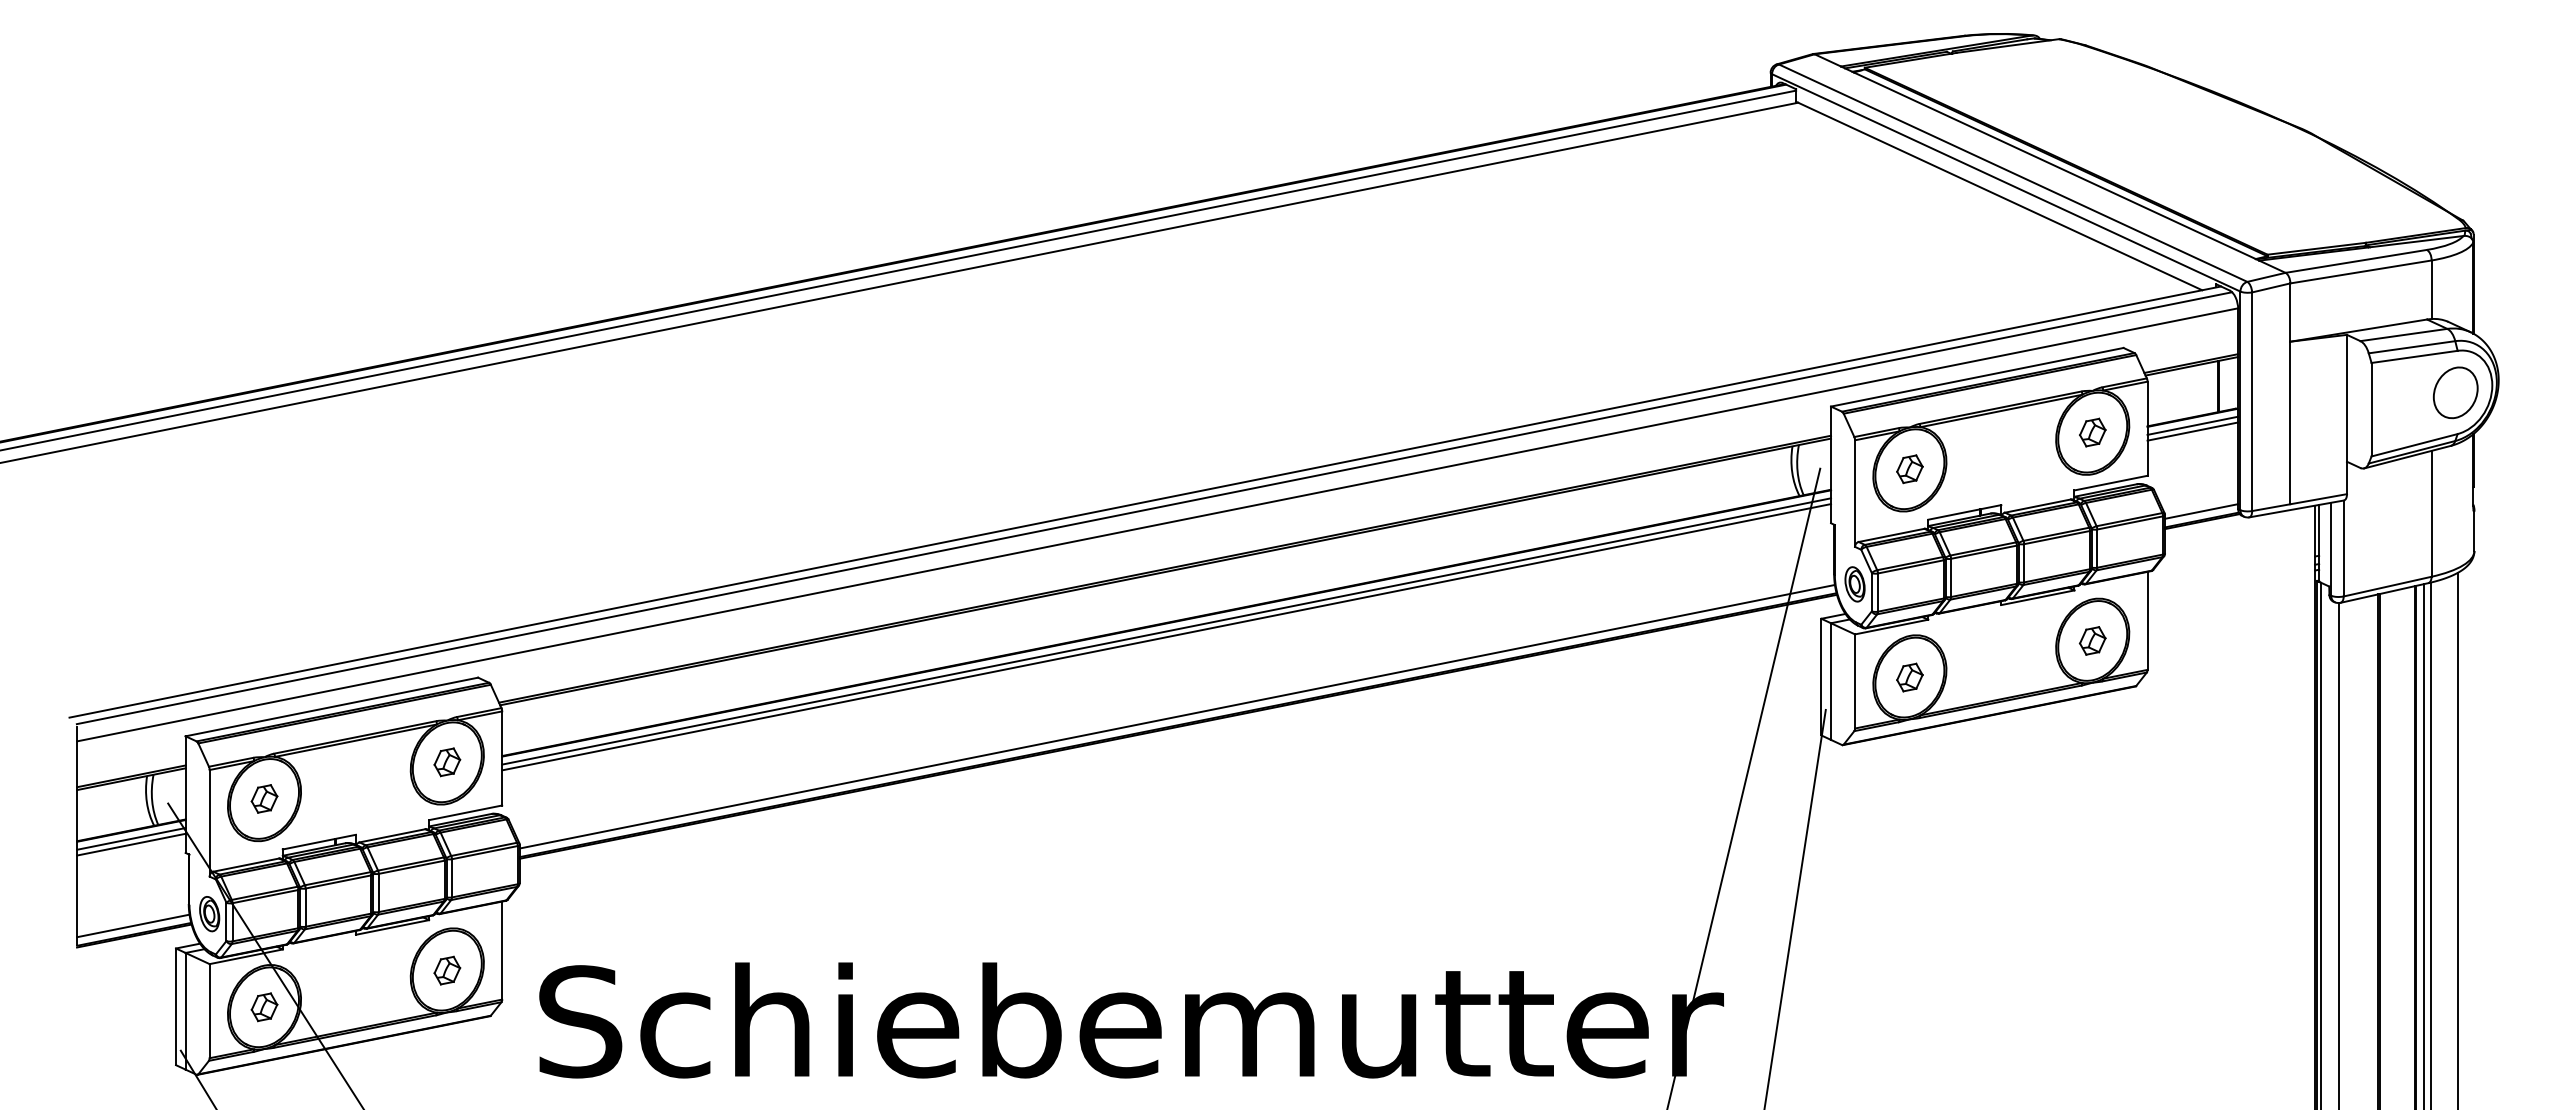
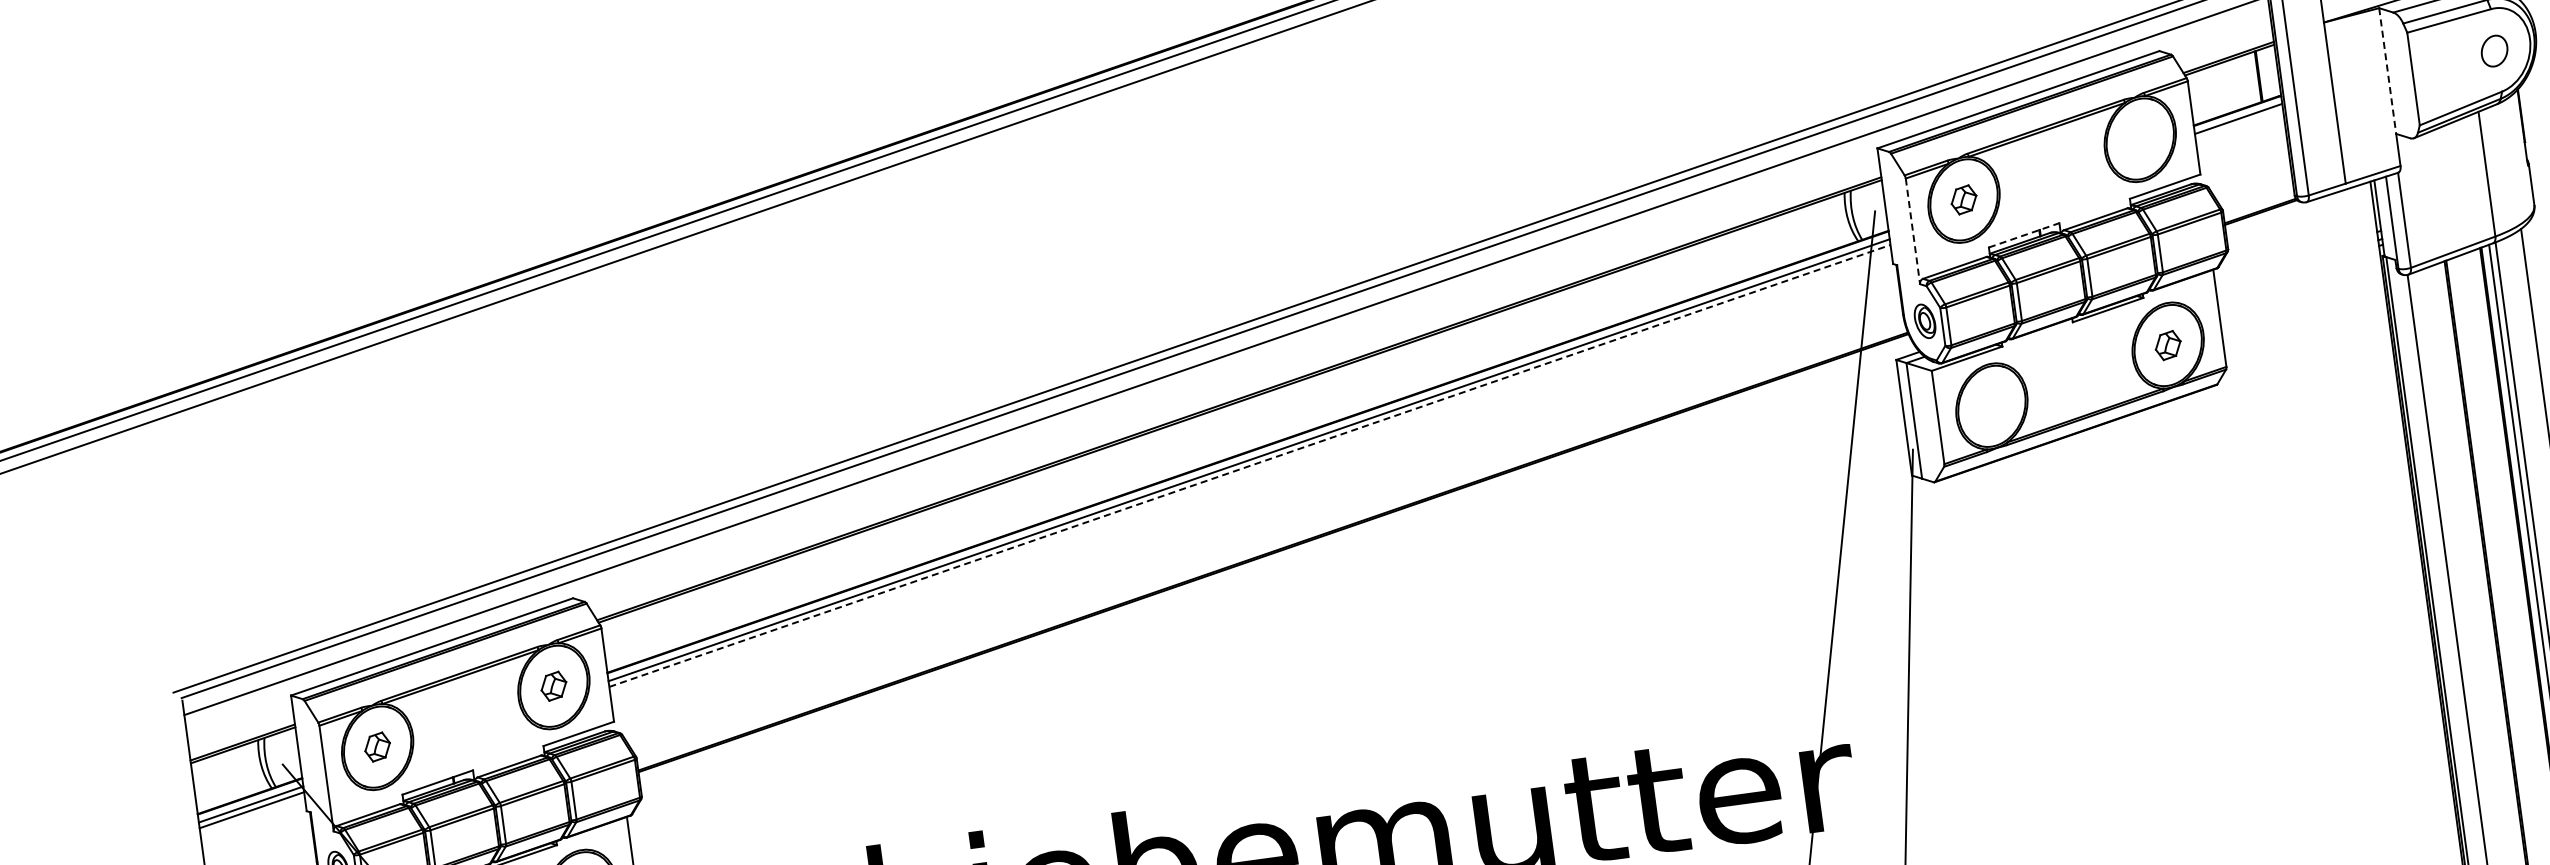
part: (2455, 392) -> (2494, 50), size x0.6
line: (2347, 398) -> (2388, 71), solid -> dashed
line: (2192, 431) -> (2239, 124), removed
part: (2092, 432) -> (2140, 139), removed
line: (1855, 494) -> (1913, 232), solid -> dashed
line: (2201, 511) -> (2258, 202), removed
line: (1965, 512) -> (2024, 235), solid -> dashed
line: (1166, 637) -> (1249, 466), solid -> dashed
part: (1909, 677) -> (1991, 406), removed
line: (1176, 716) -> (1270, 543), removed

